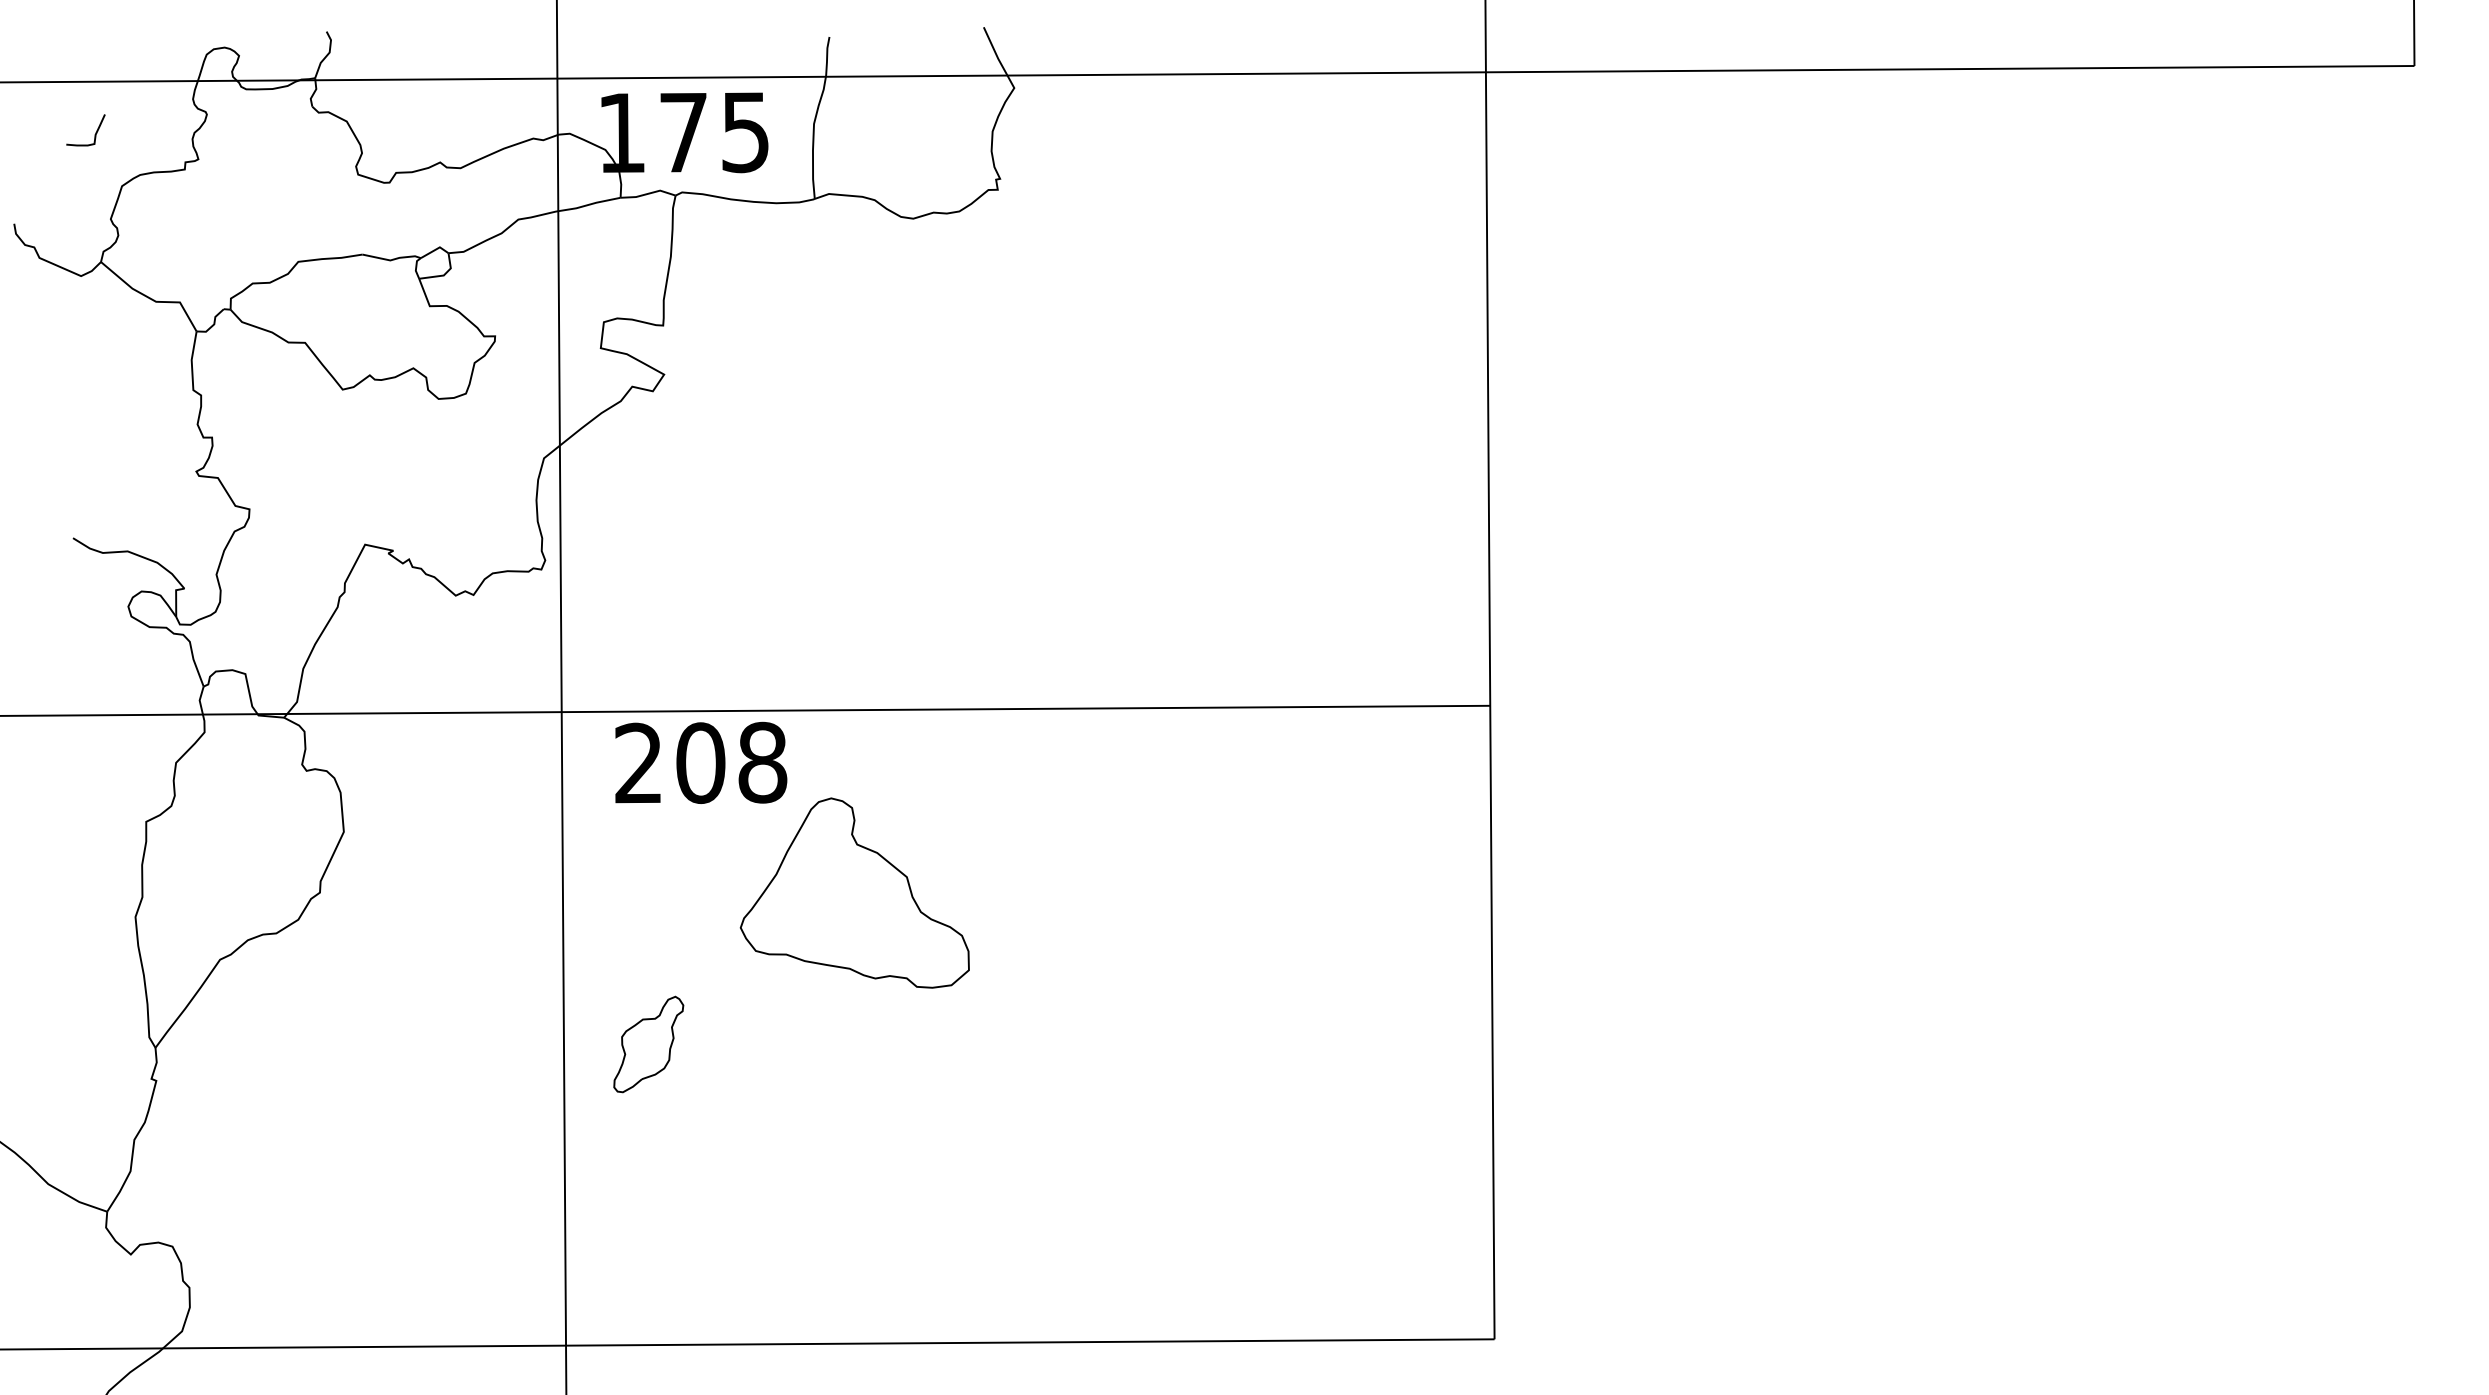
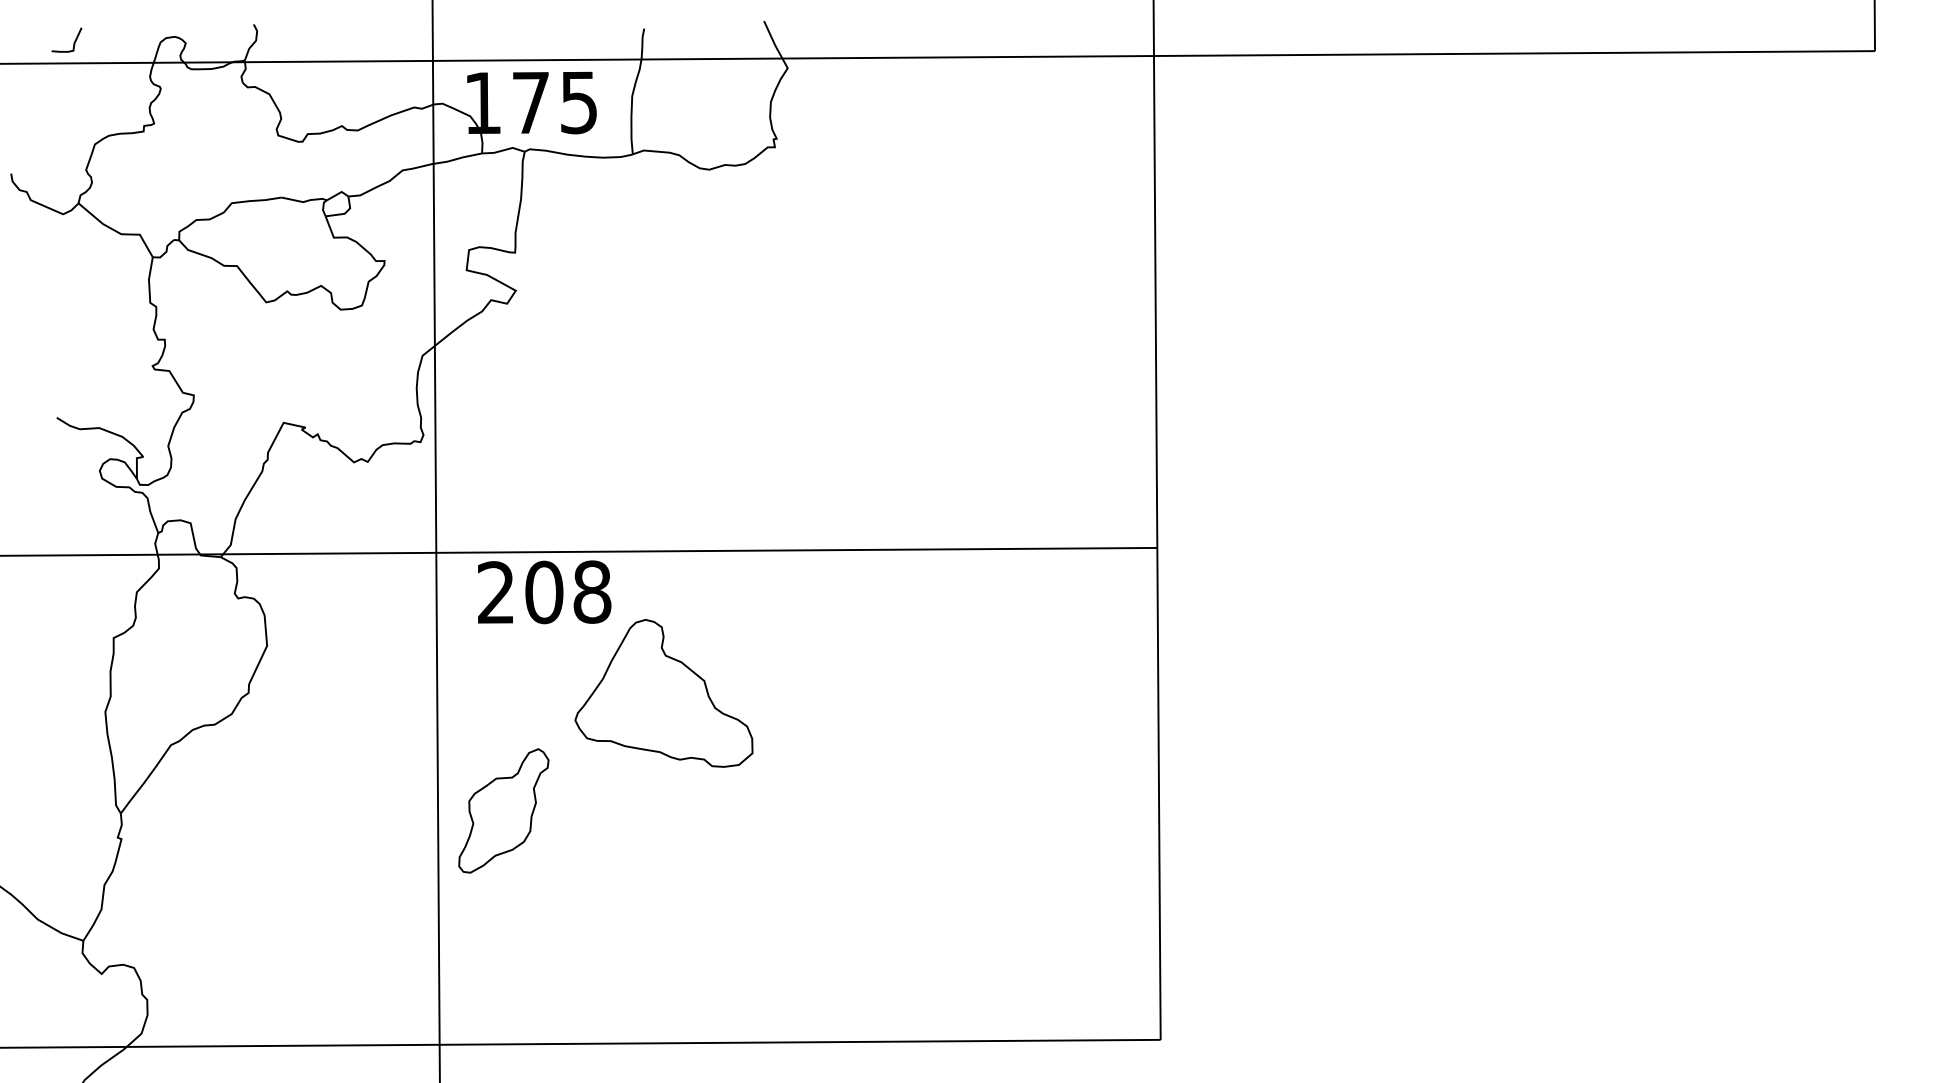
curve: (94, 133) -> (73, 42), moved
part: (648, 1043) -> (503, 810), size x1.67

